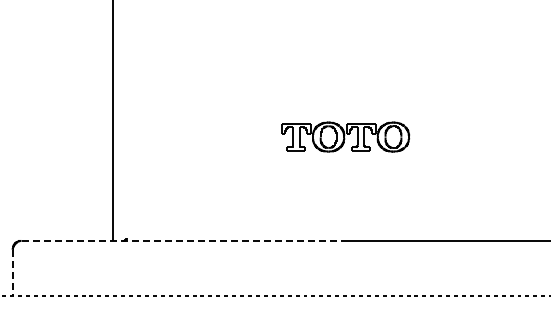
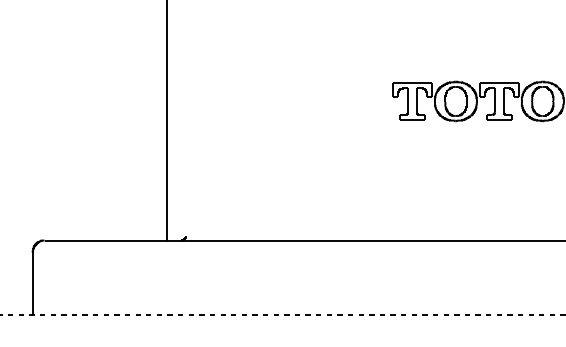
line: (183, 240) -> (261, 239), dashed -> solid
line: (12, 273) -> (32, 284), dashed -> solid

